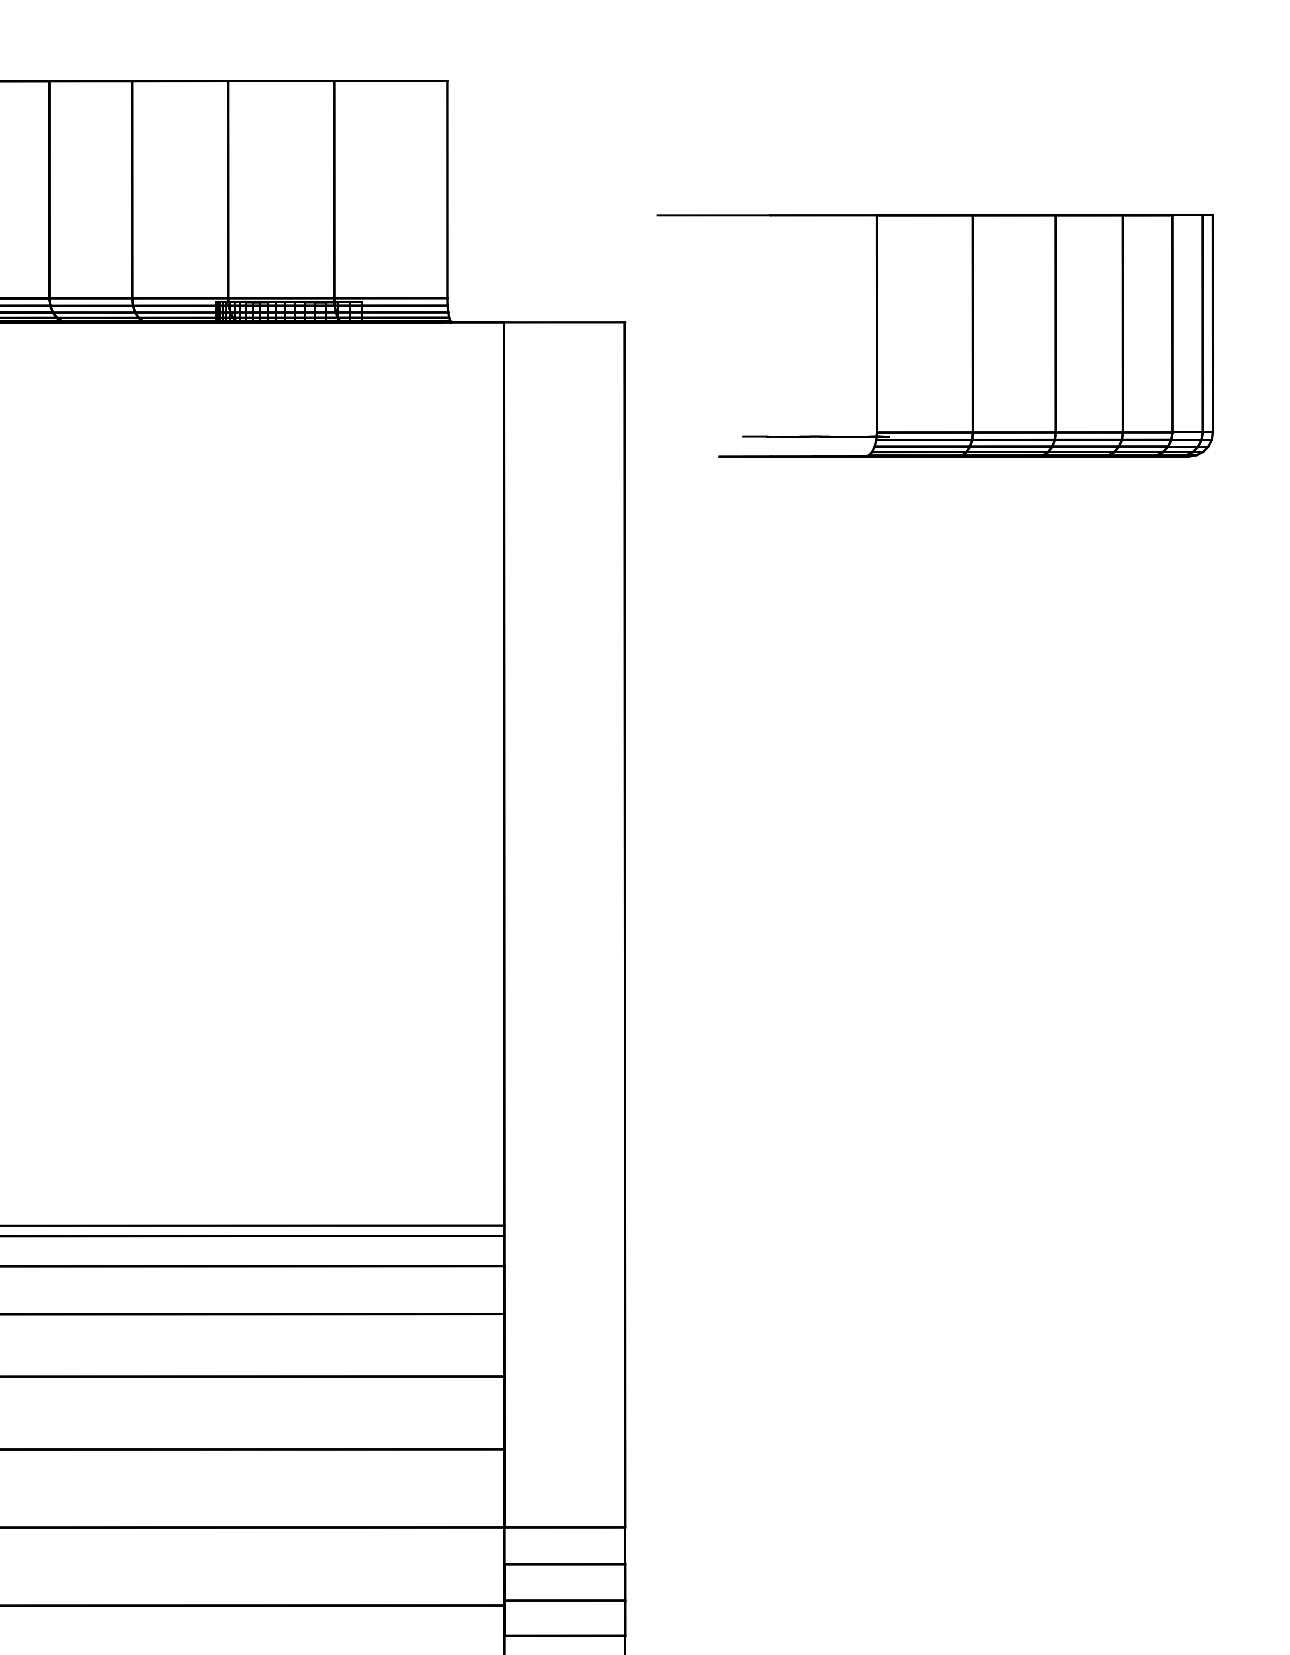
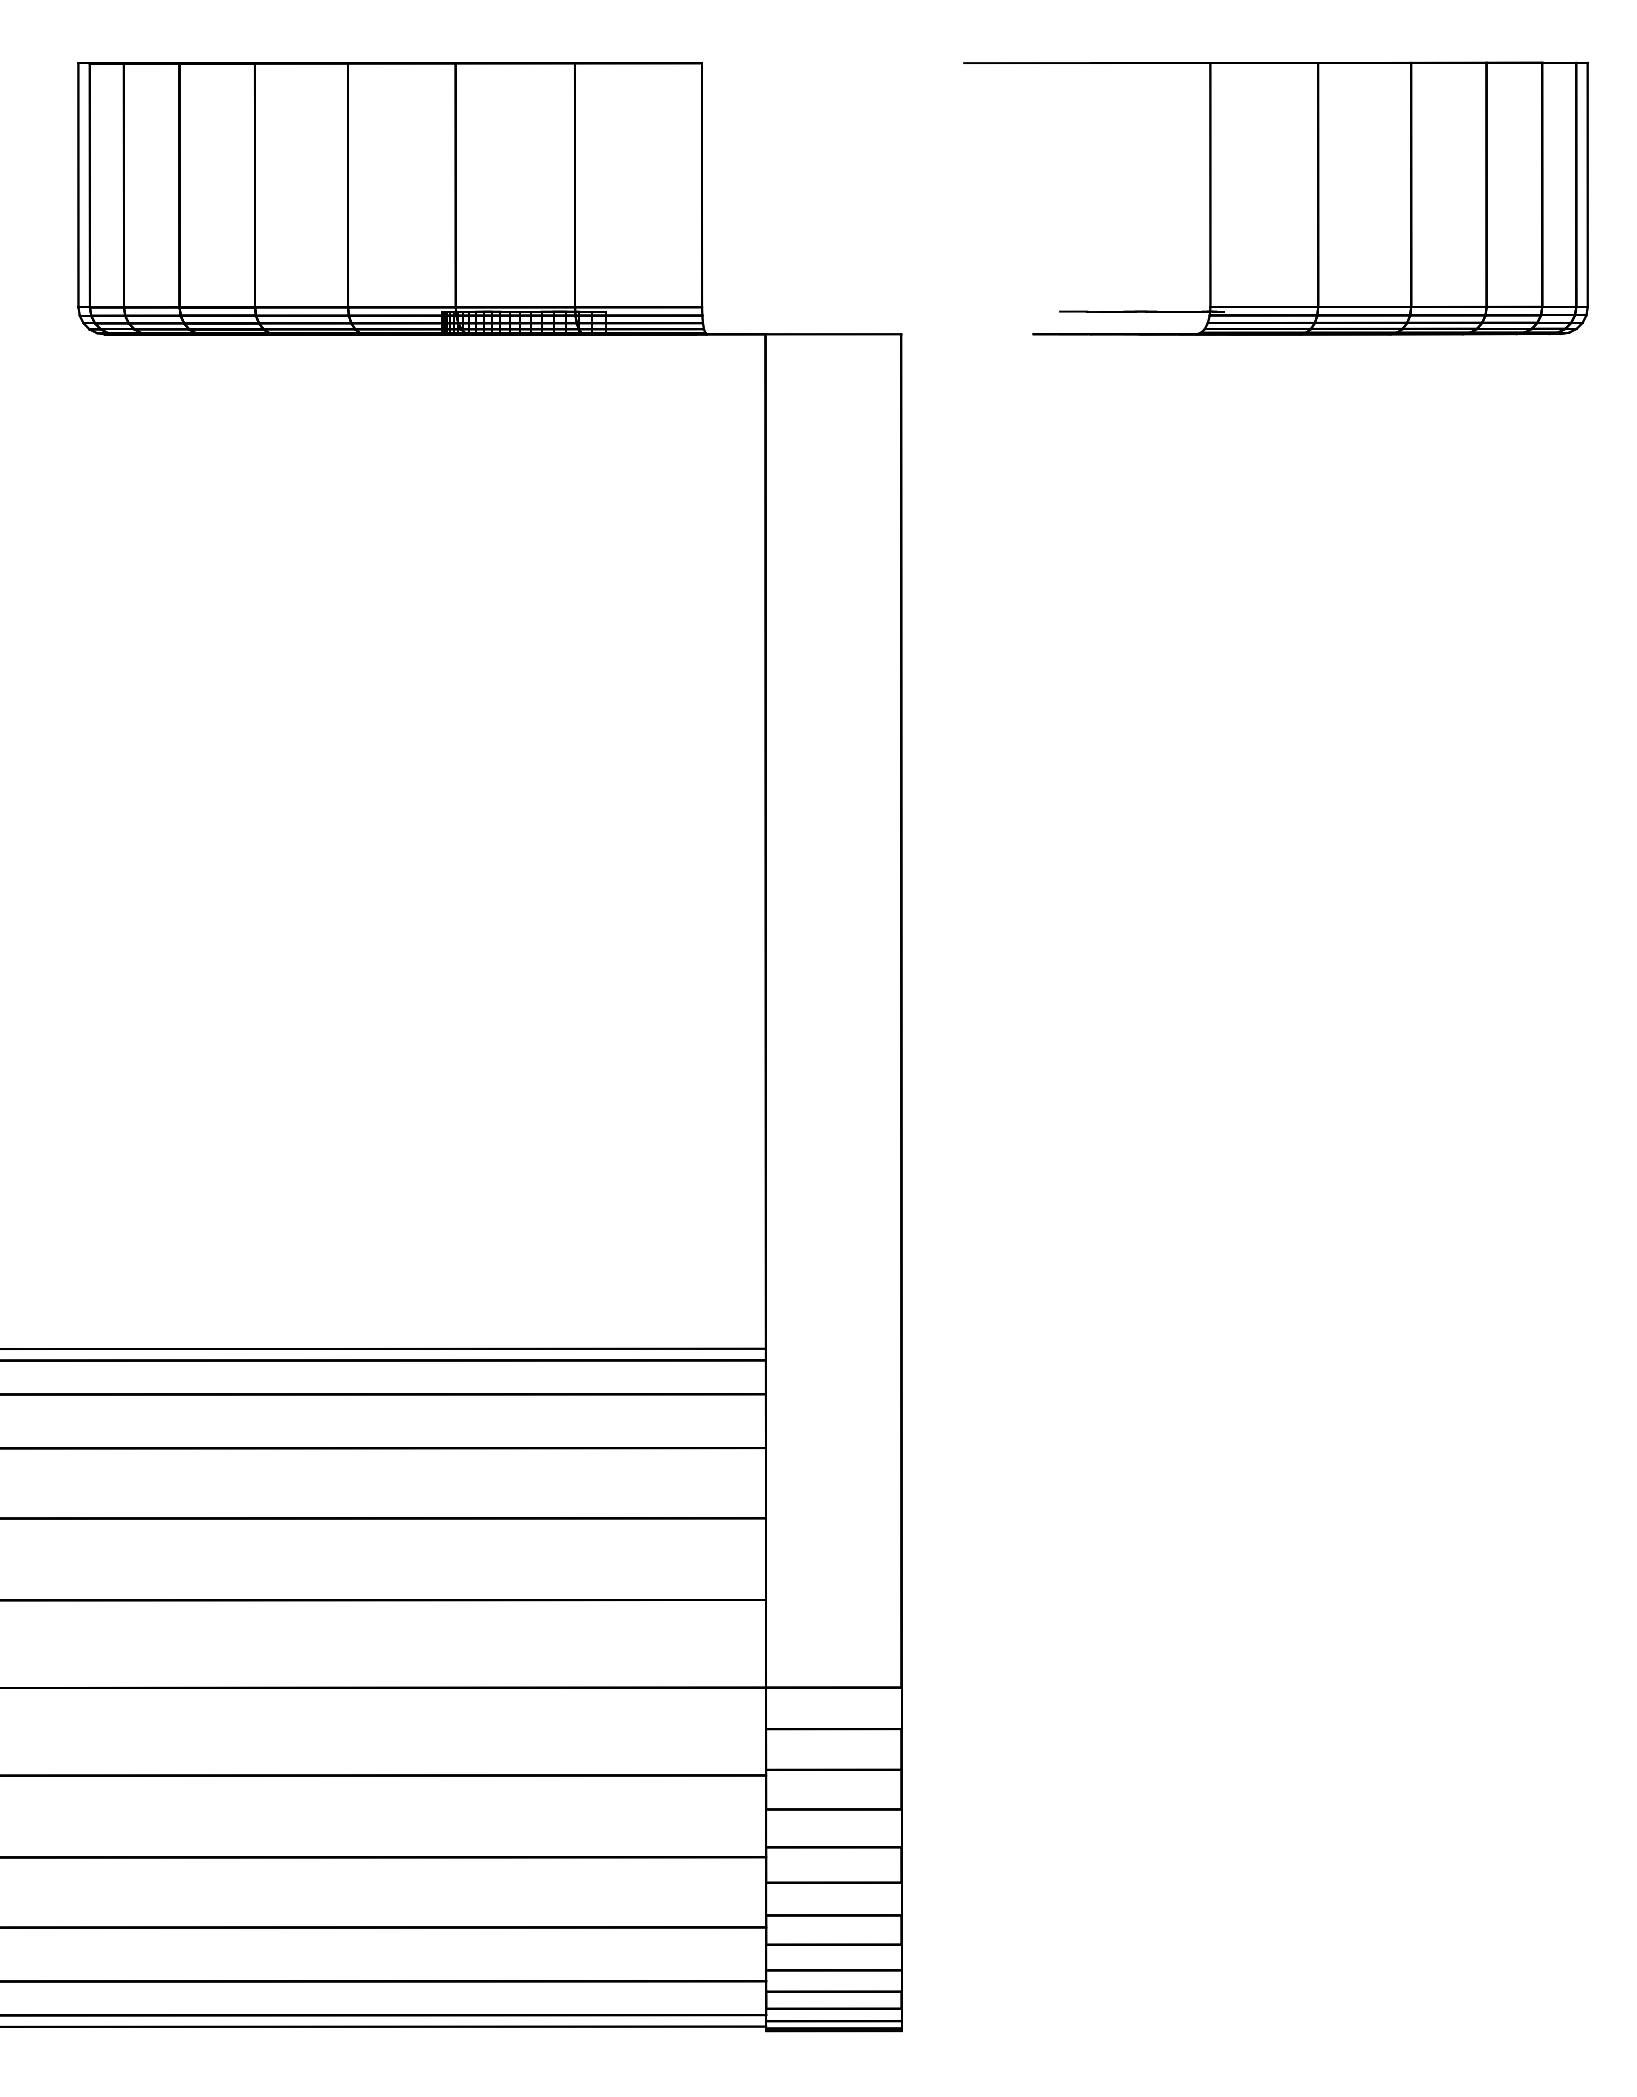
part: (934, 335) -> (1275, 198), moved

